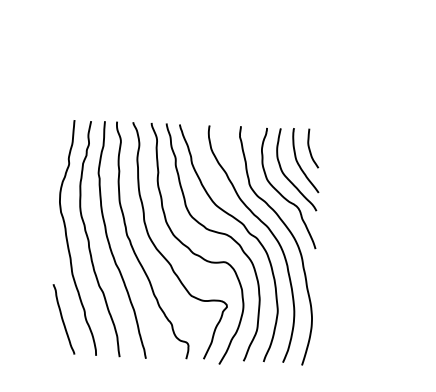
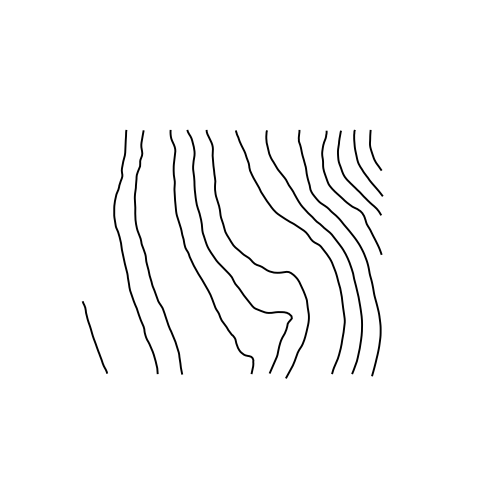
curve: (214, 232) -> (275, 241), removed
curve: (109, 242) -> (167, 255), removed
curve: (63, 319) -> (94, 337), moved

